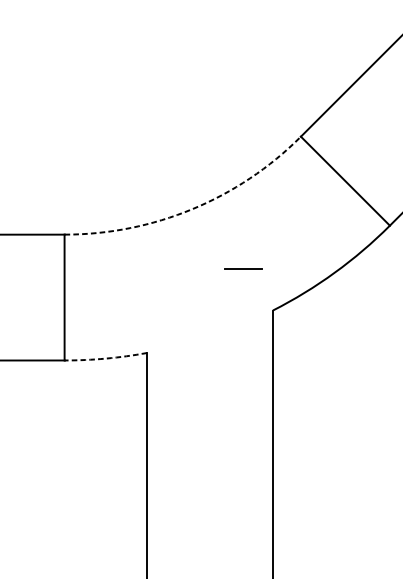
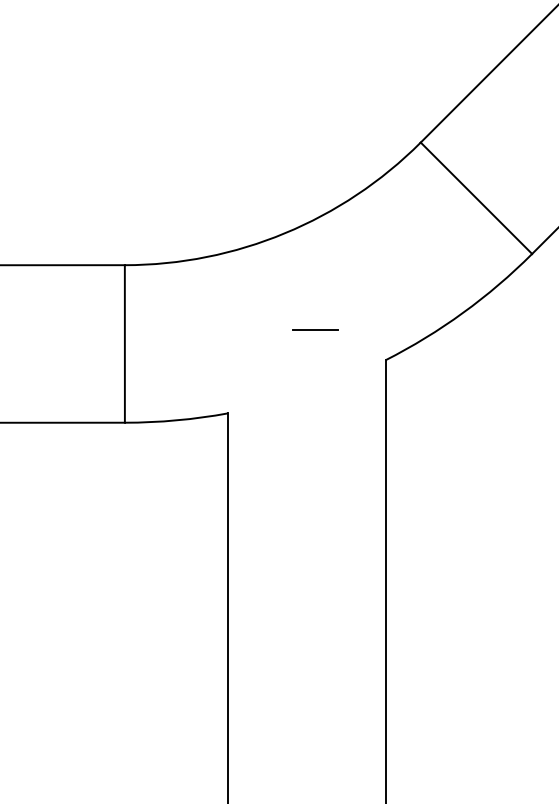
arc: (192, 209) -> (284, 233), dashed -> solid
line: (243, 268) -> (315, 329), moved
arc: (105, 358) -> (176, 420), dashed -> solid

